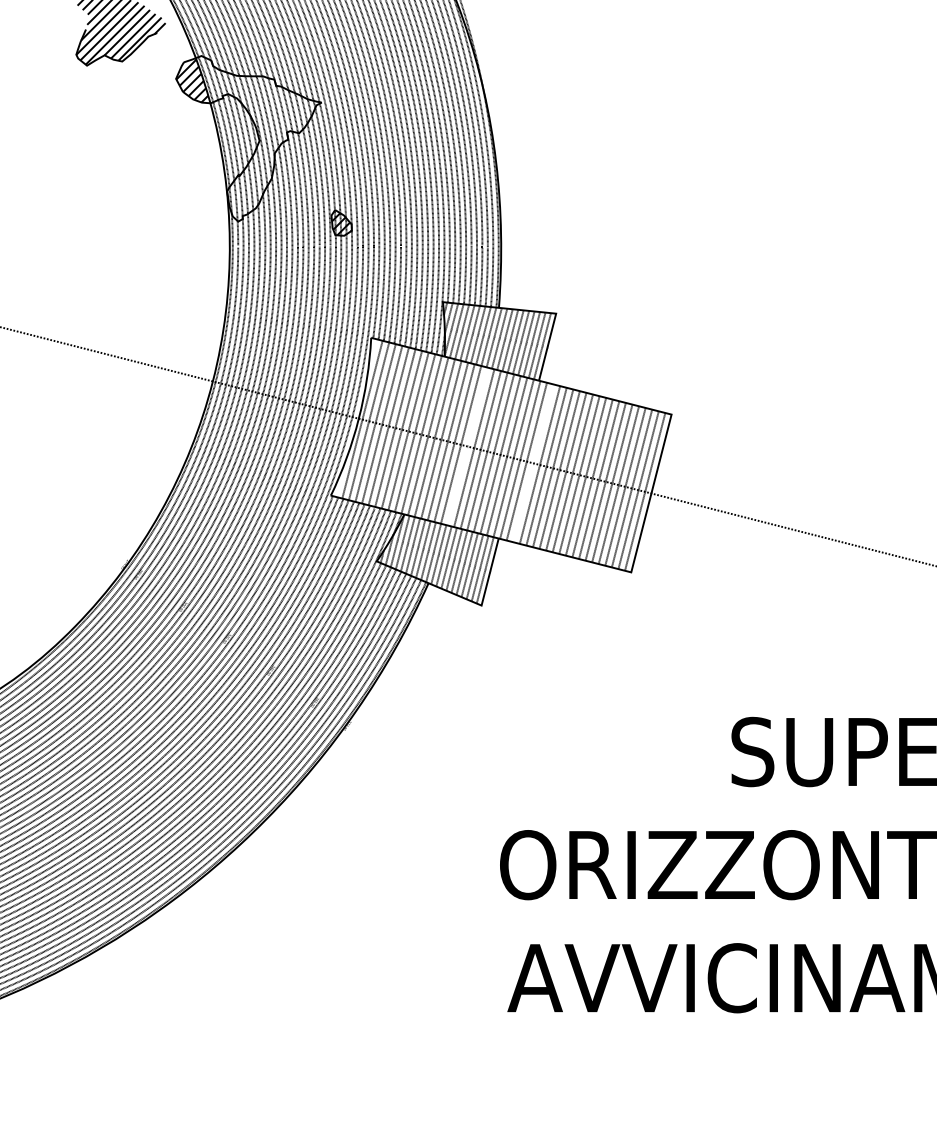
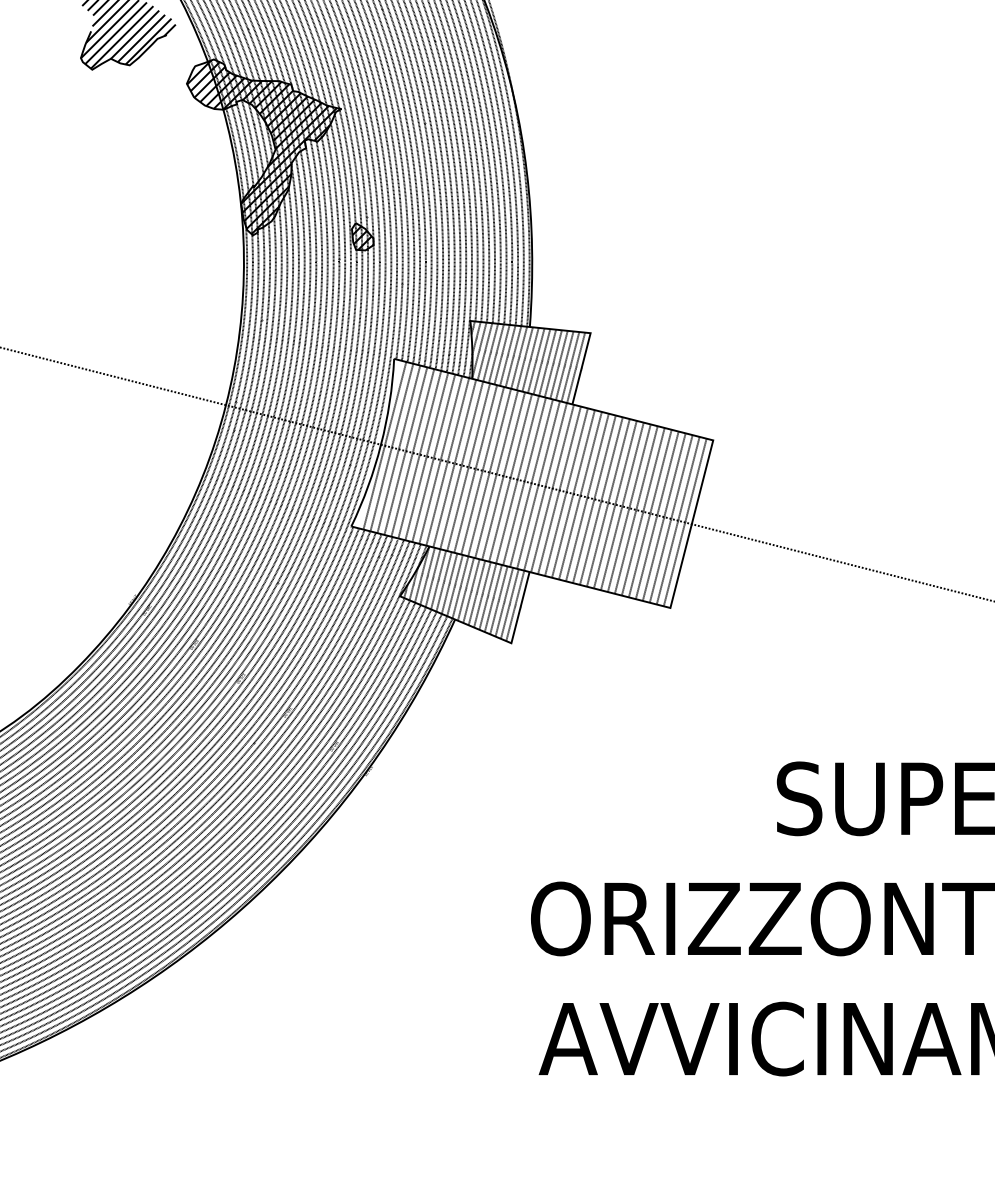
hatch: (256, 138) -> (272, 147), added
line: (467, 446) -> (496, 474), added
line: (533, 462) -> (566, 491), added

